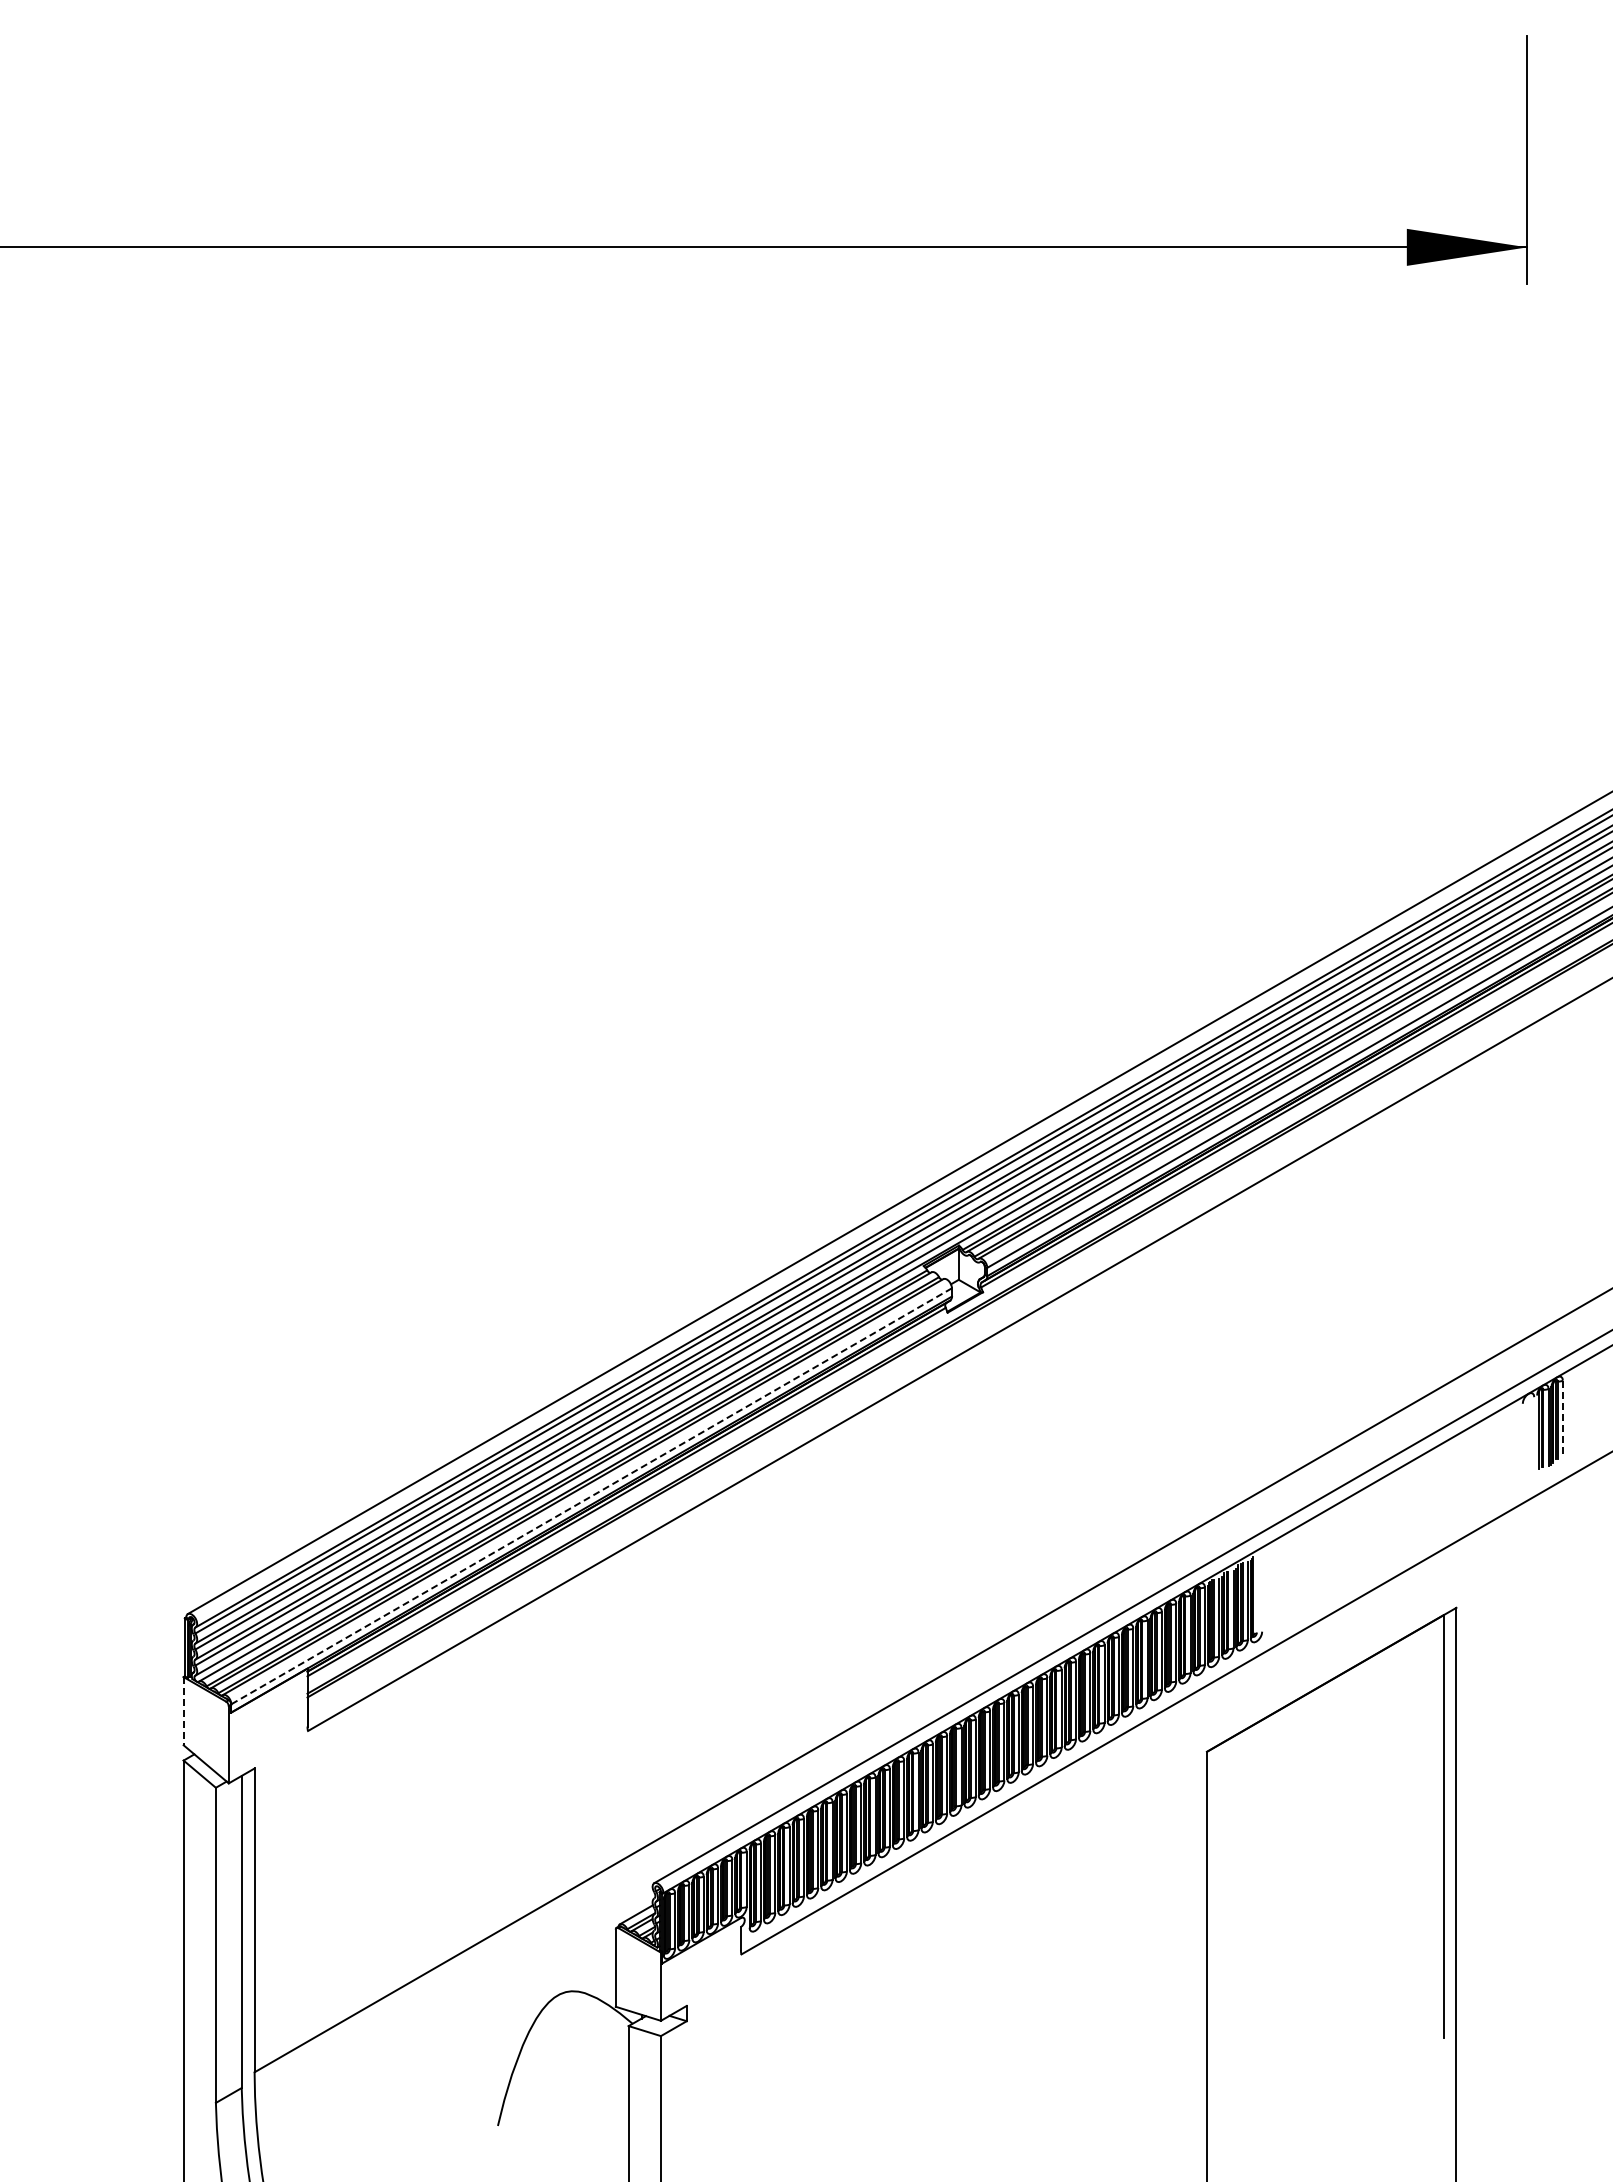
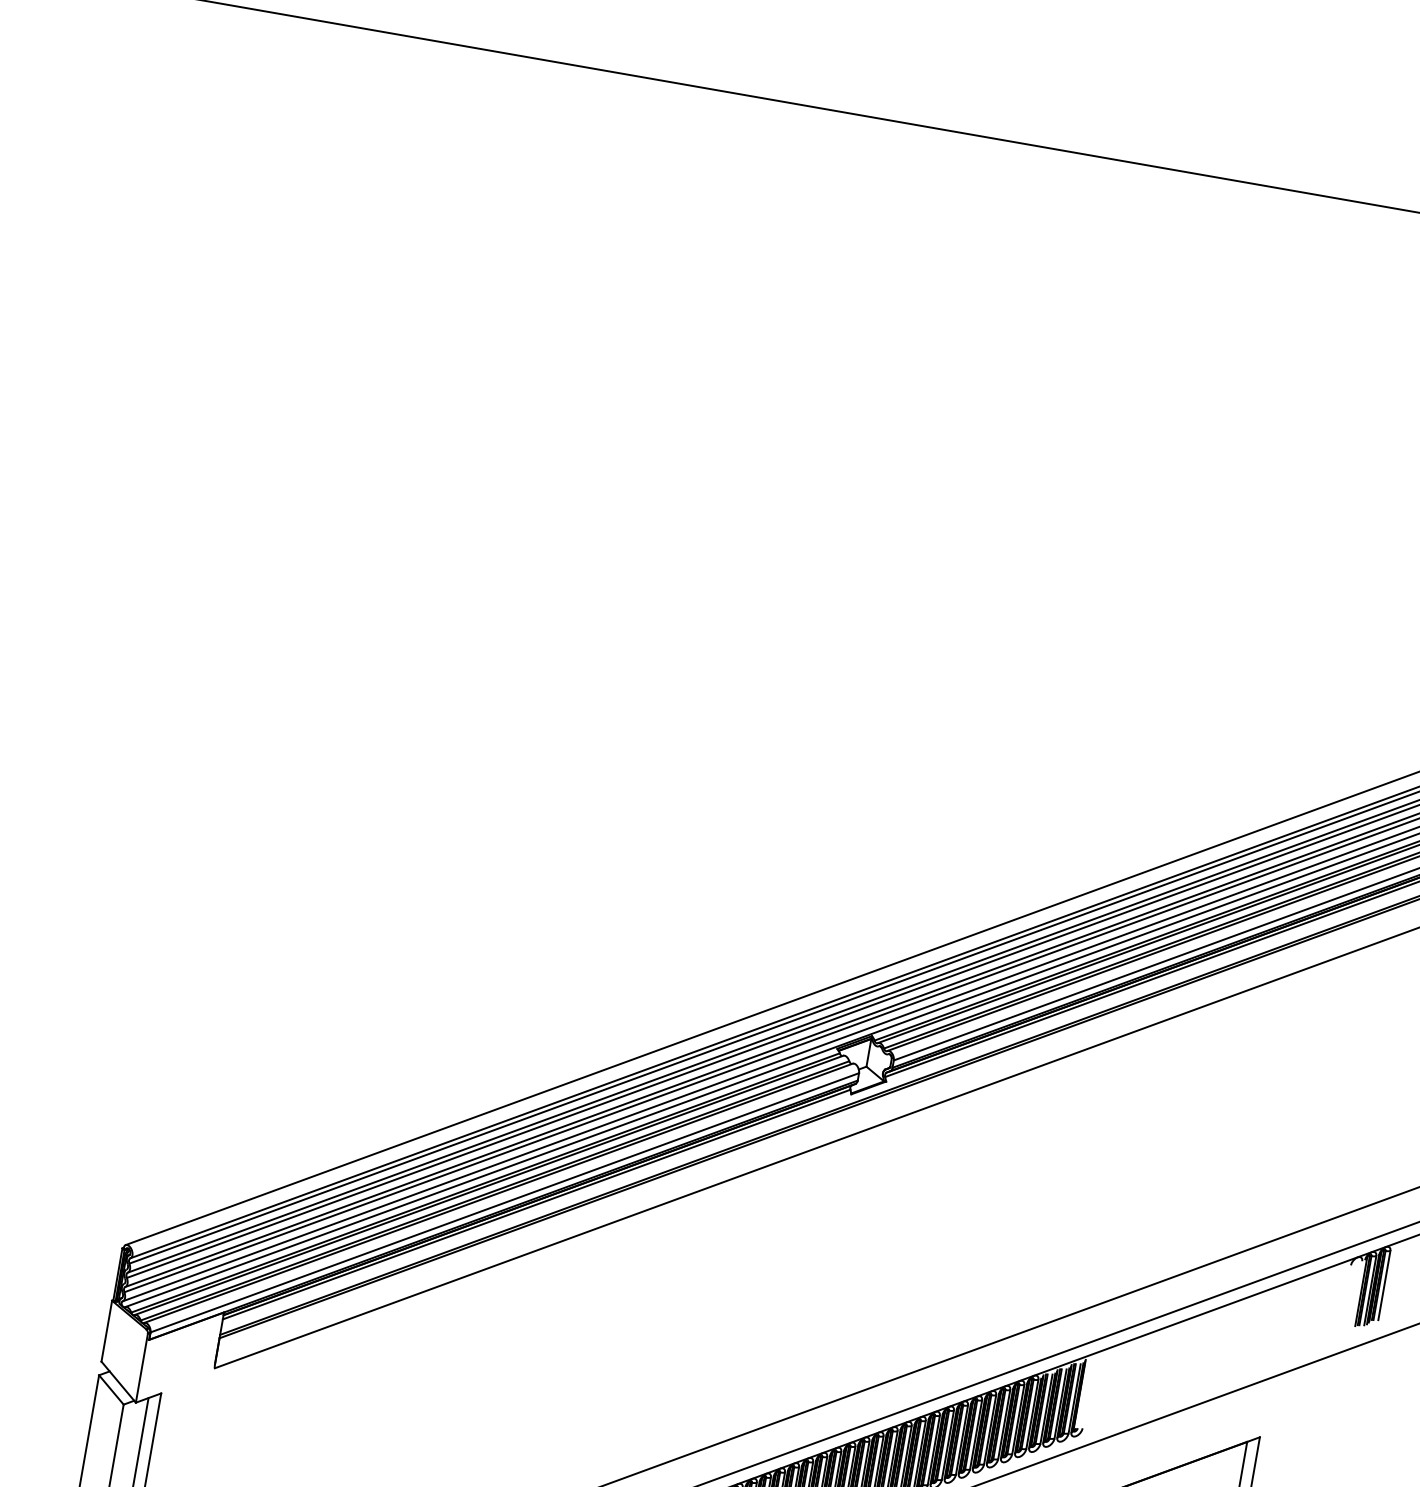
line: (1562, 1419) -> (1384, 1285), dashed -> solid
line: (591, 1496) -> (504, 1202), dashed -> solid
line: (183, 1711) -> (106, 1331), dashed -> solid

